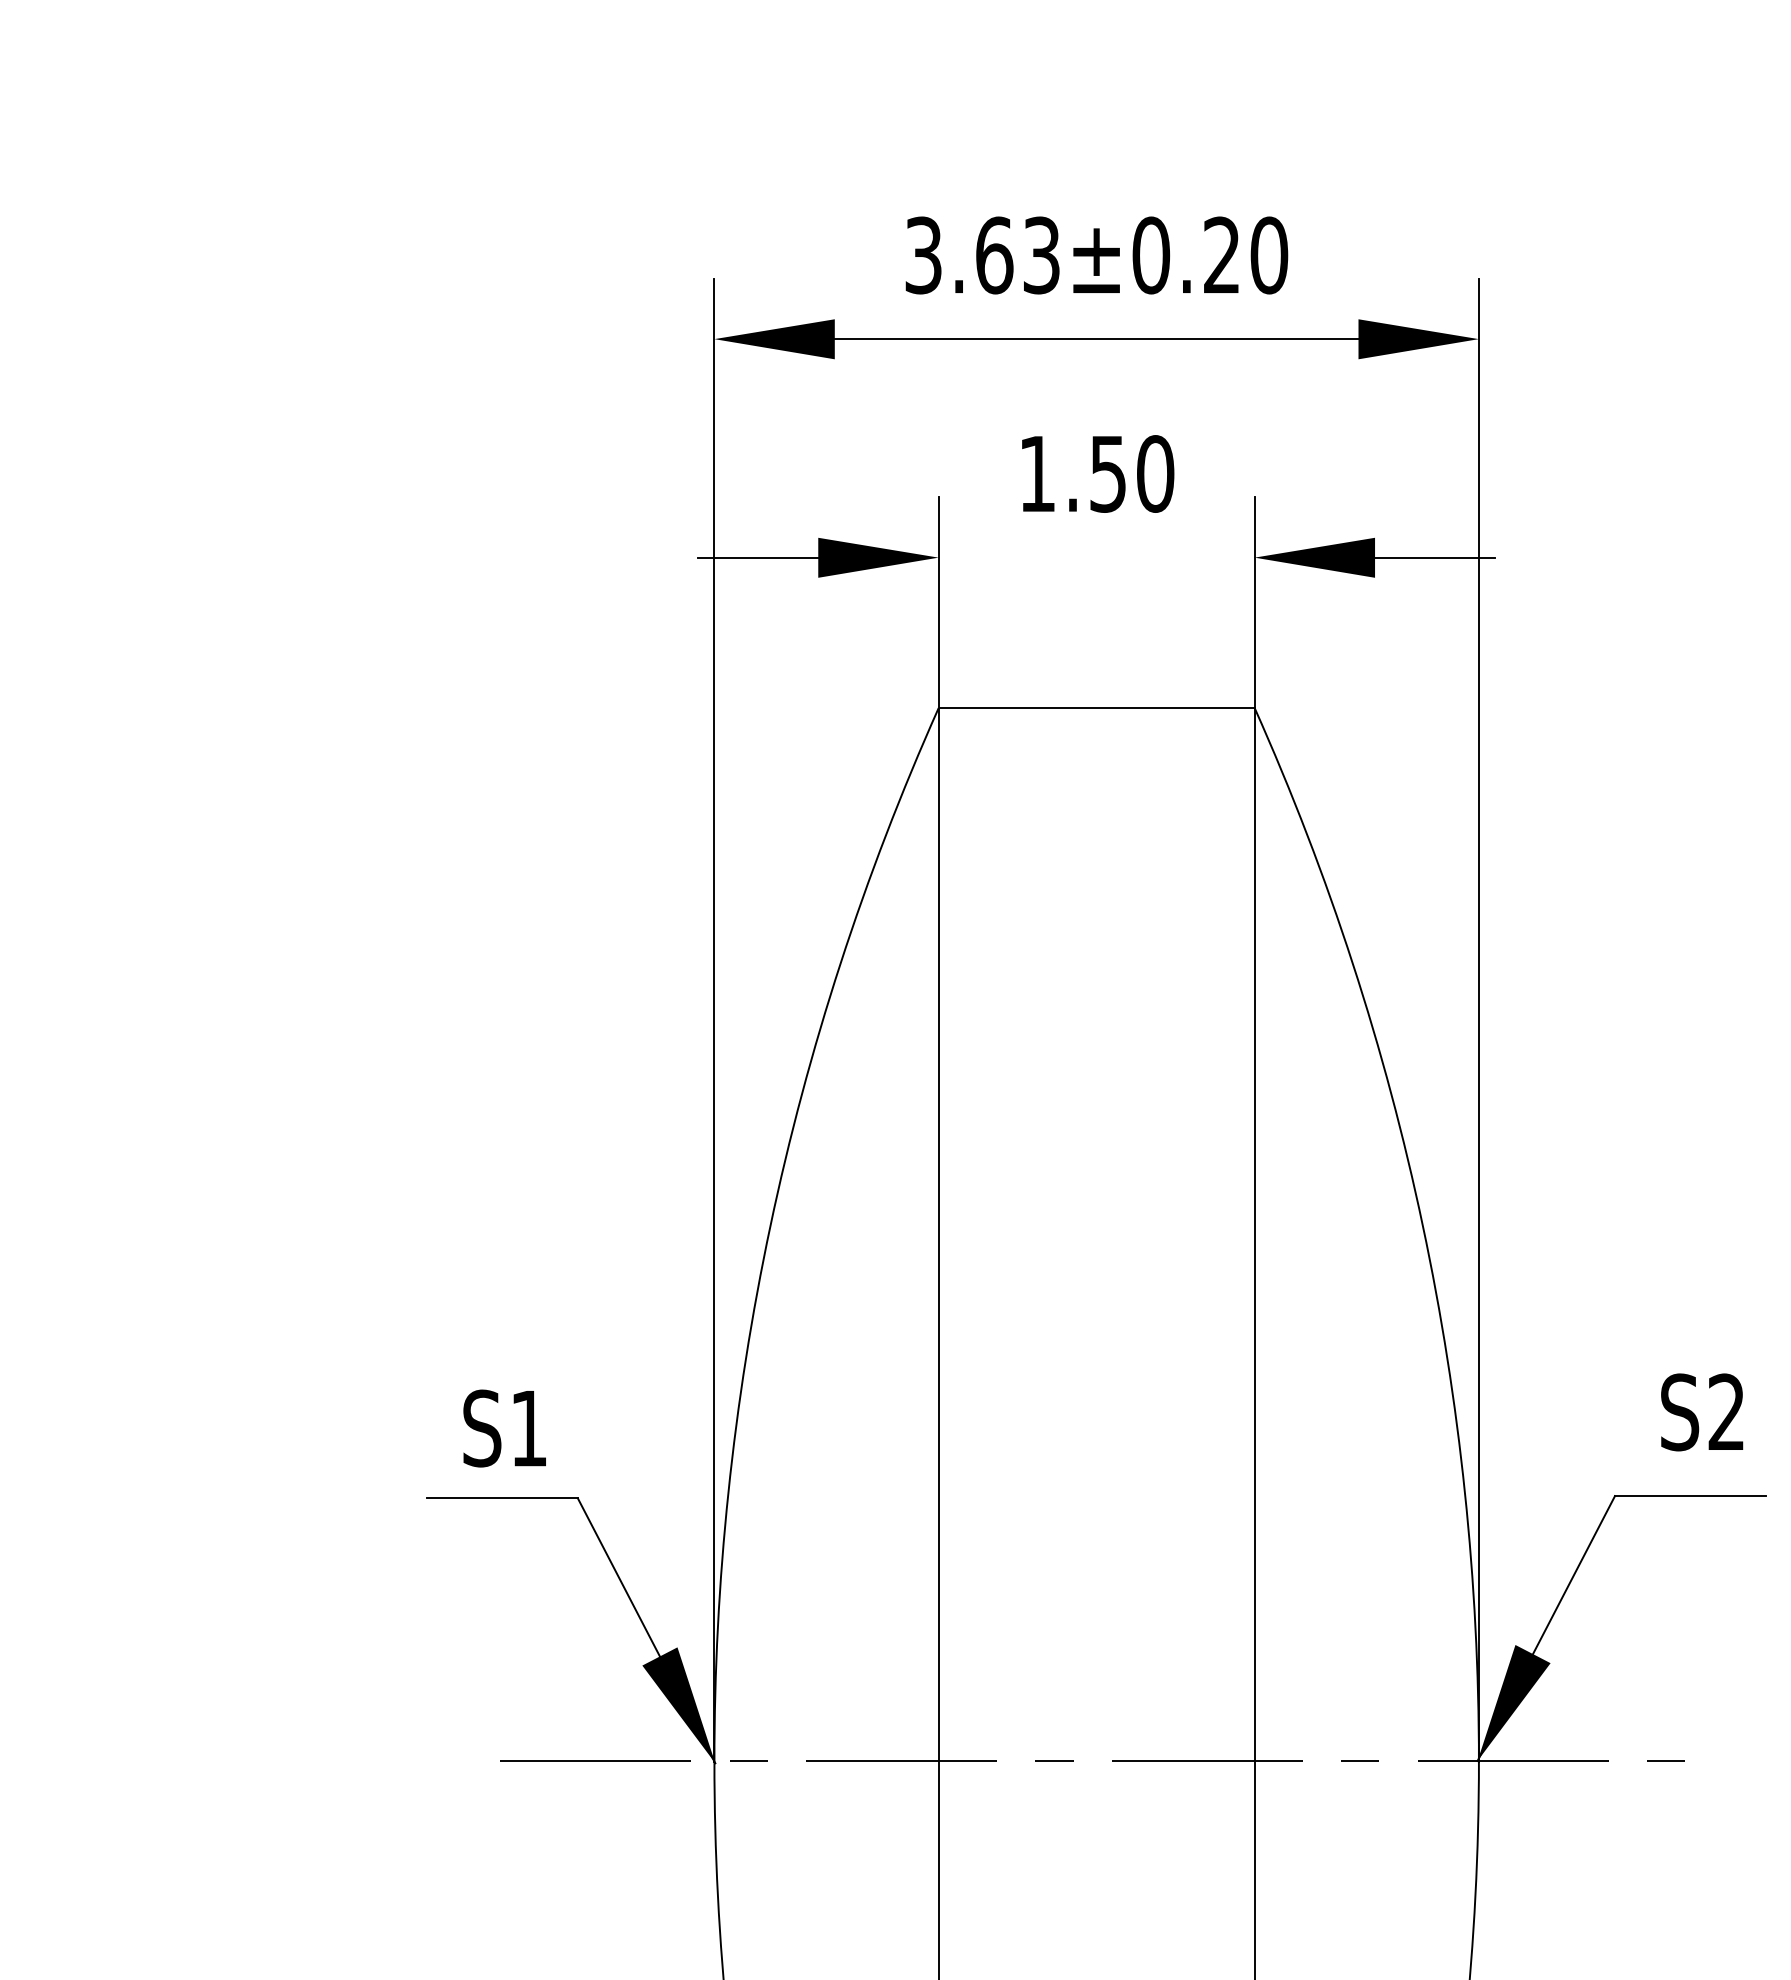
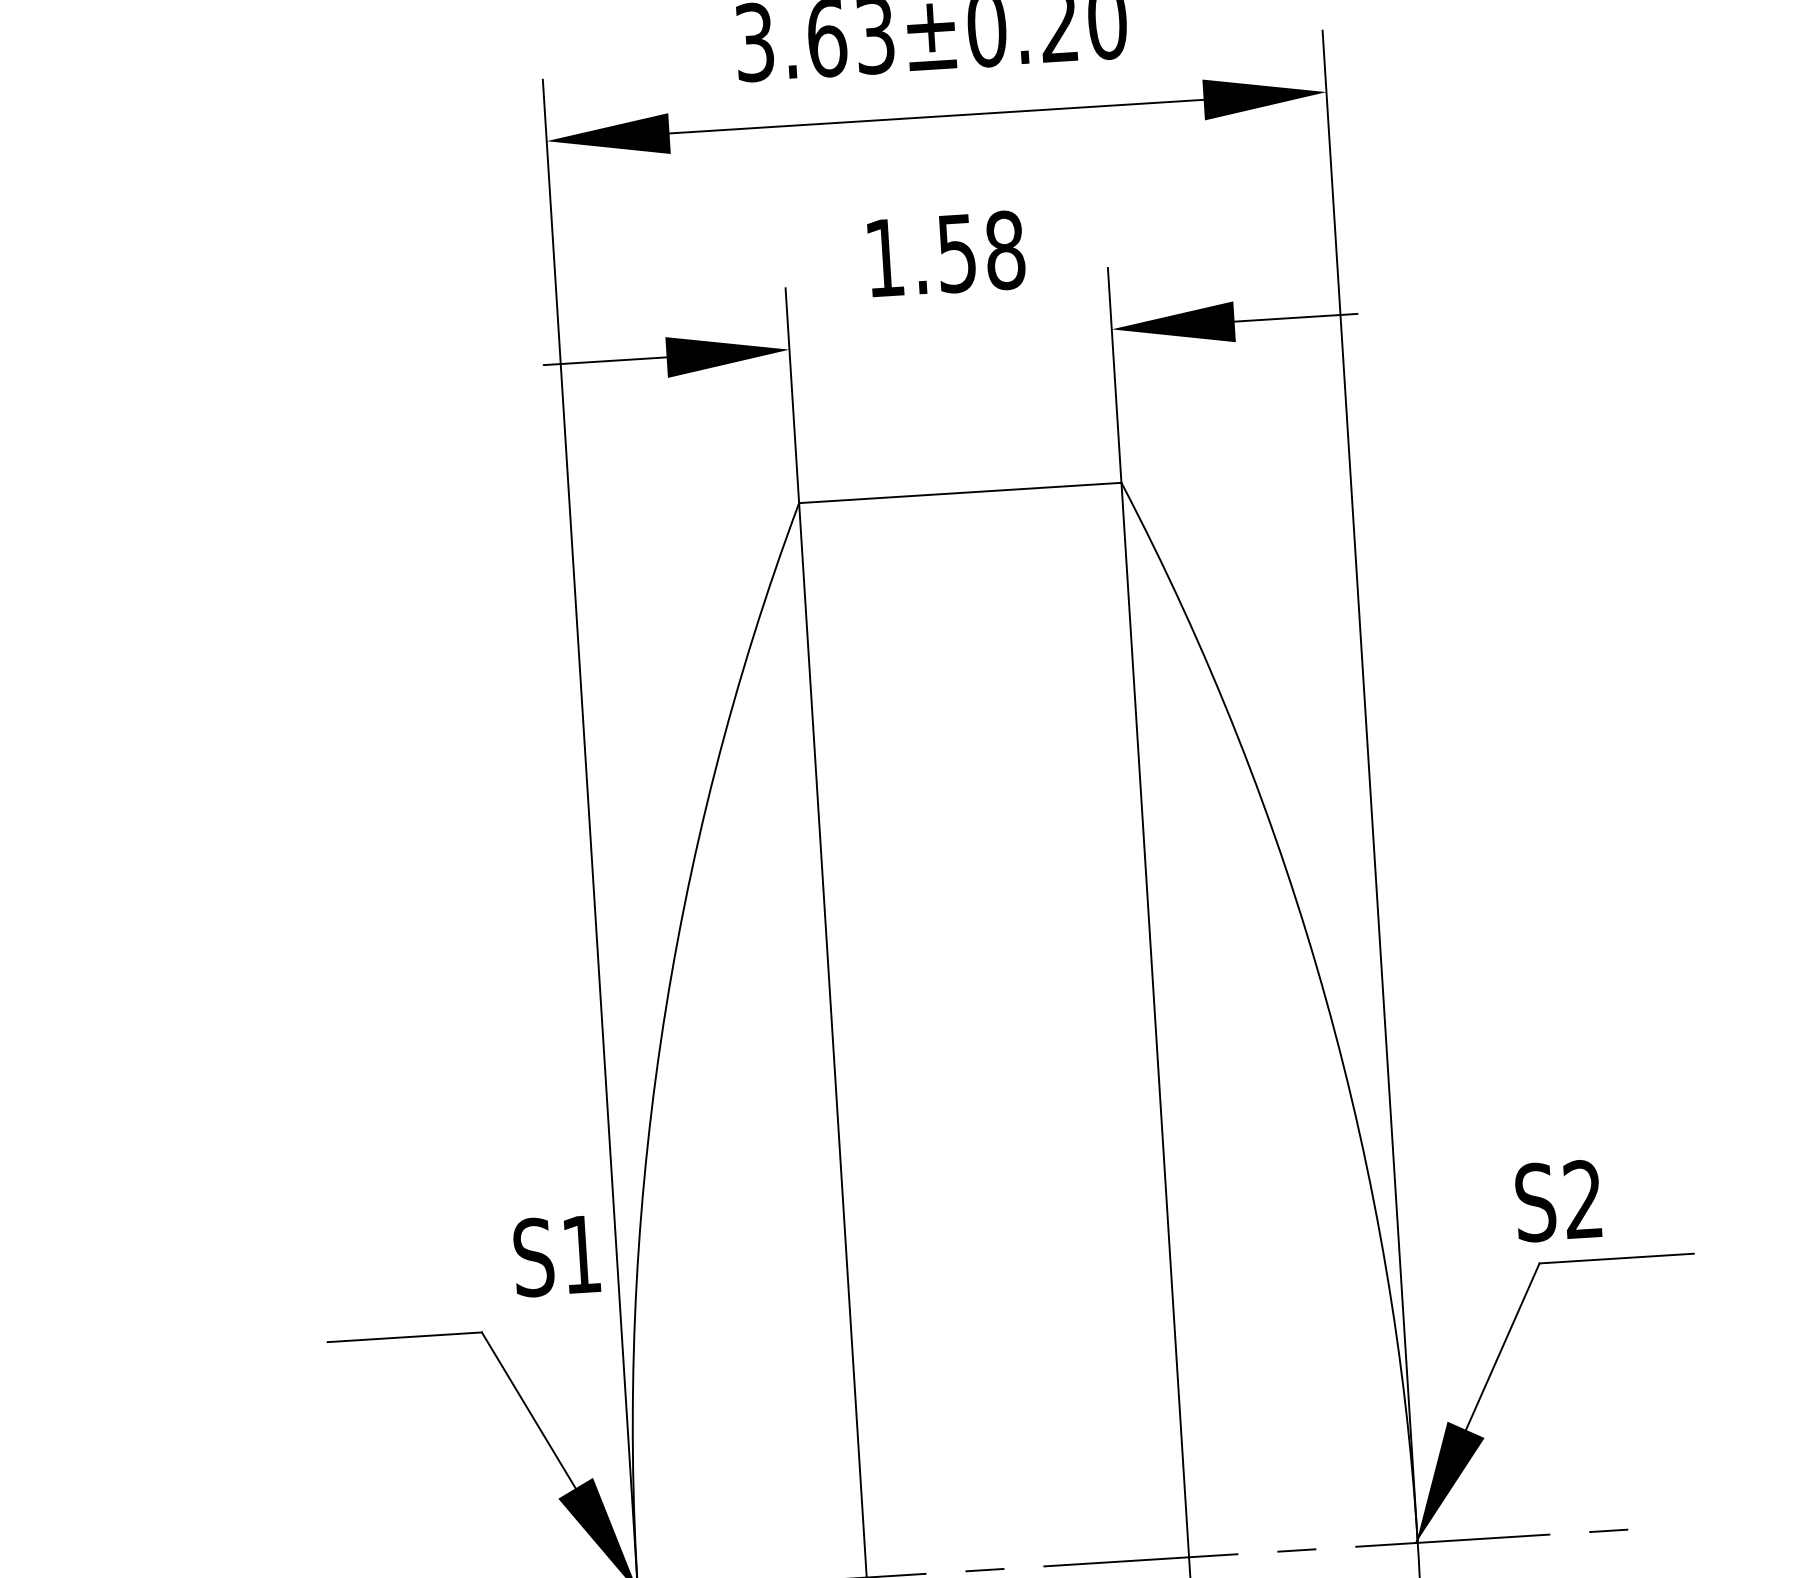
text: (1155, 473) -> (1005, 249), 1.50 -> 1.58
text: (1702, 1412) -> (1558, 1201), moved
text: (504, 1428) -> (556, 1256), moved

